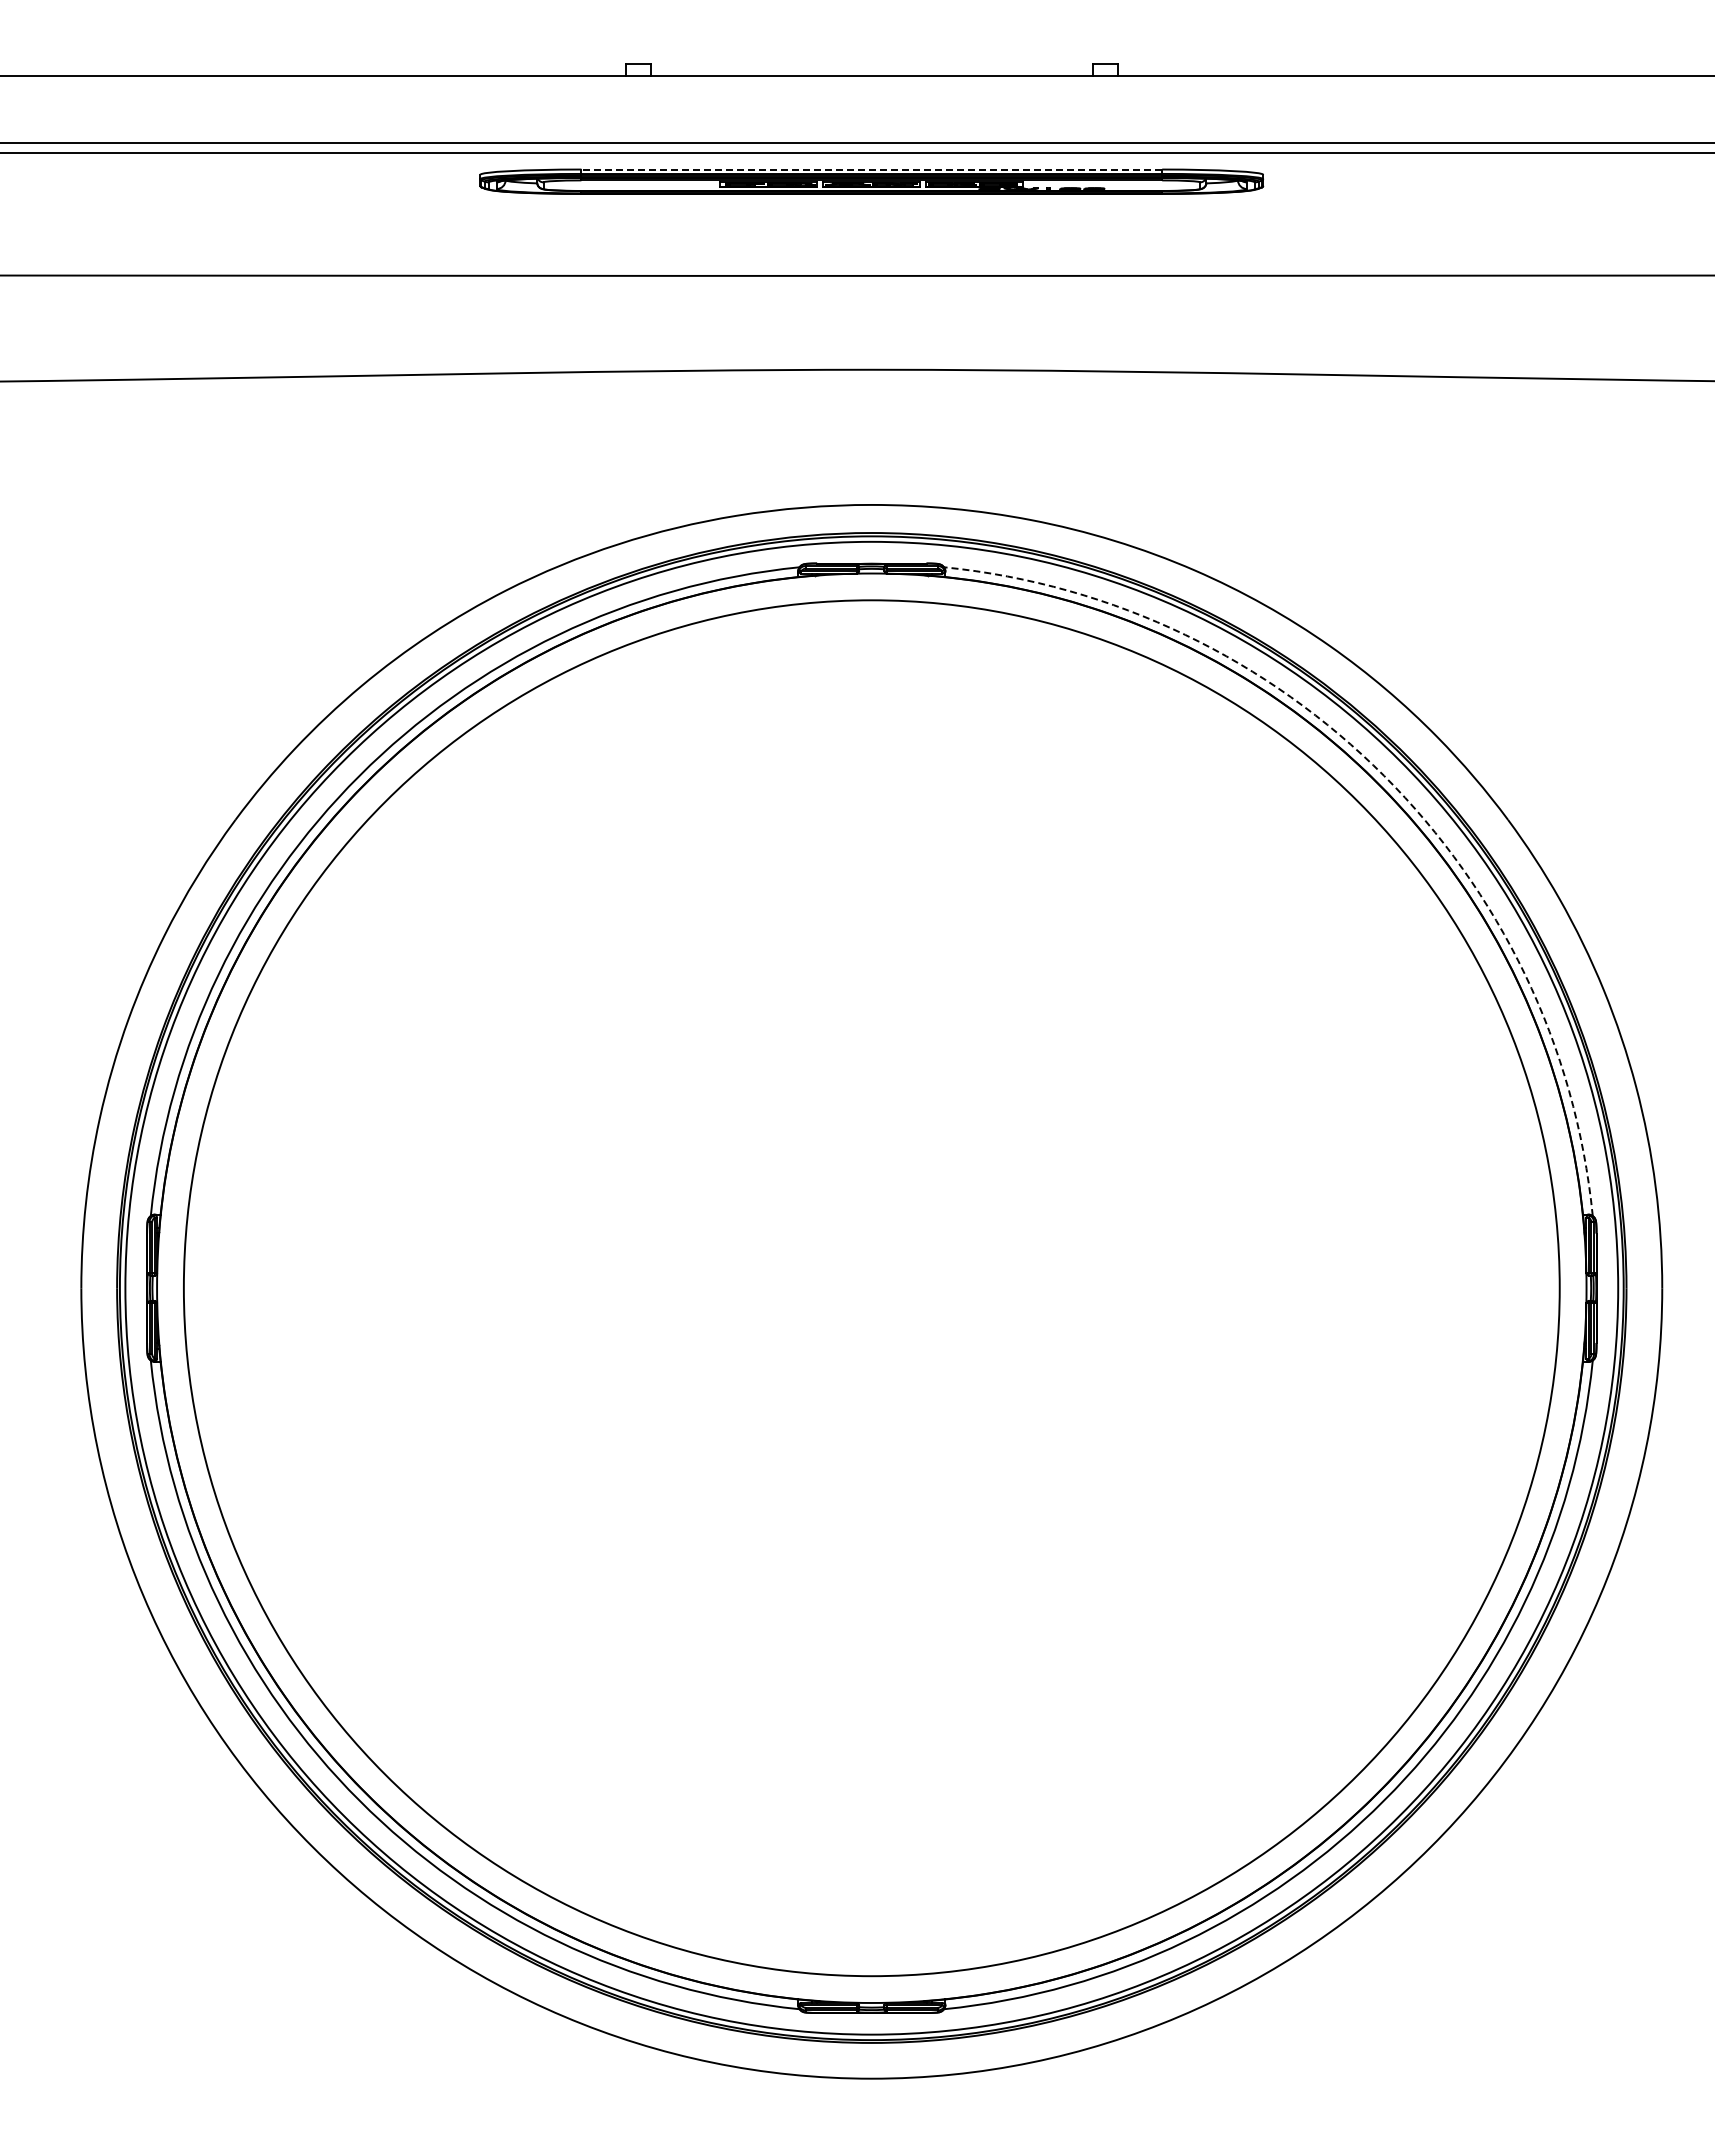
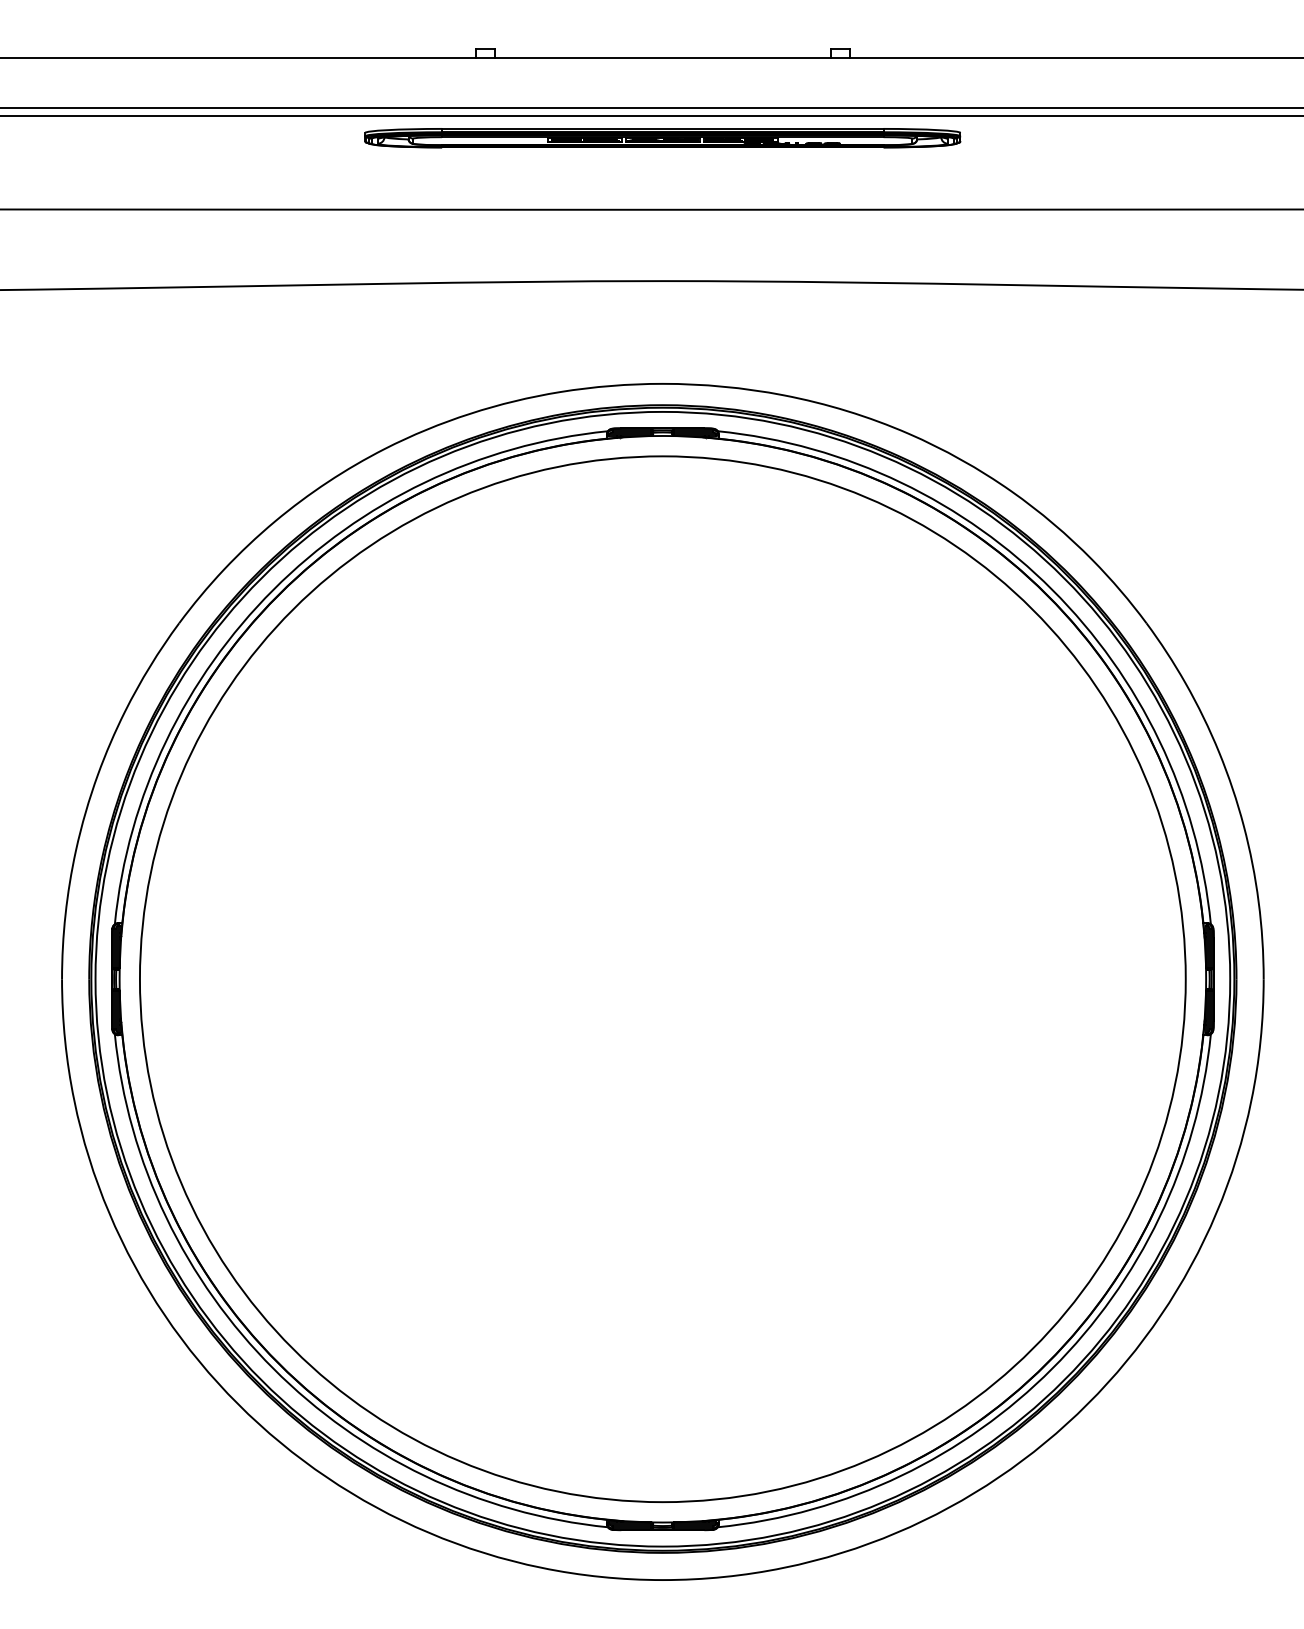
line: (871, 169) -> (662, 128), dashed -> solid
arc: (1384, 775) -> (1052, 589), dashed -> solid

